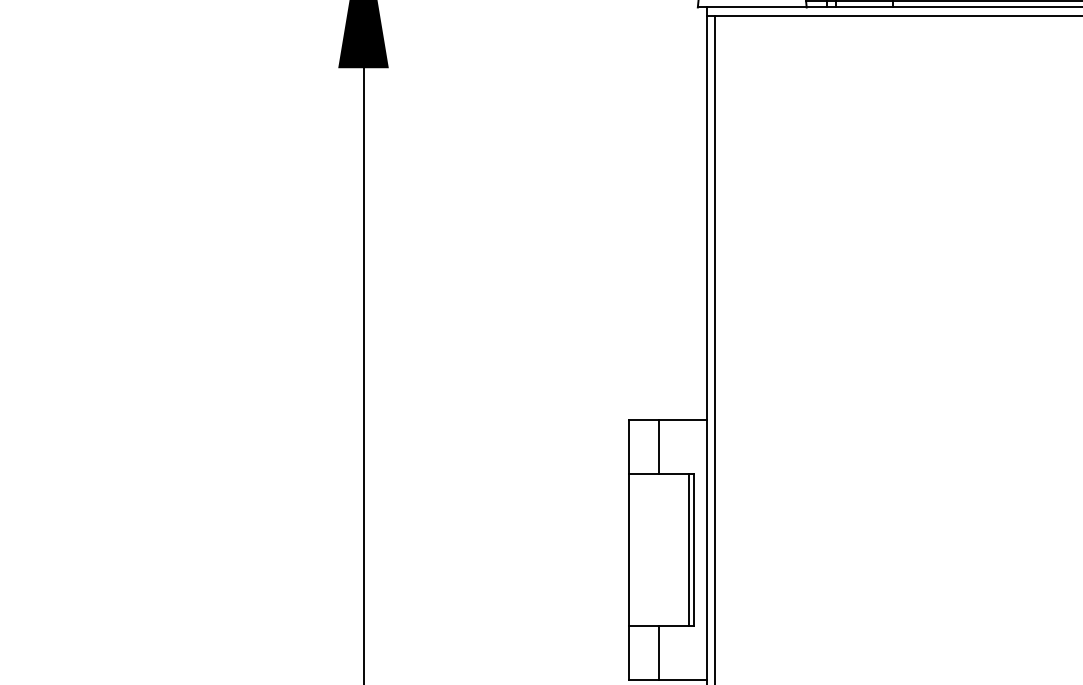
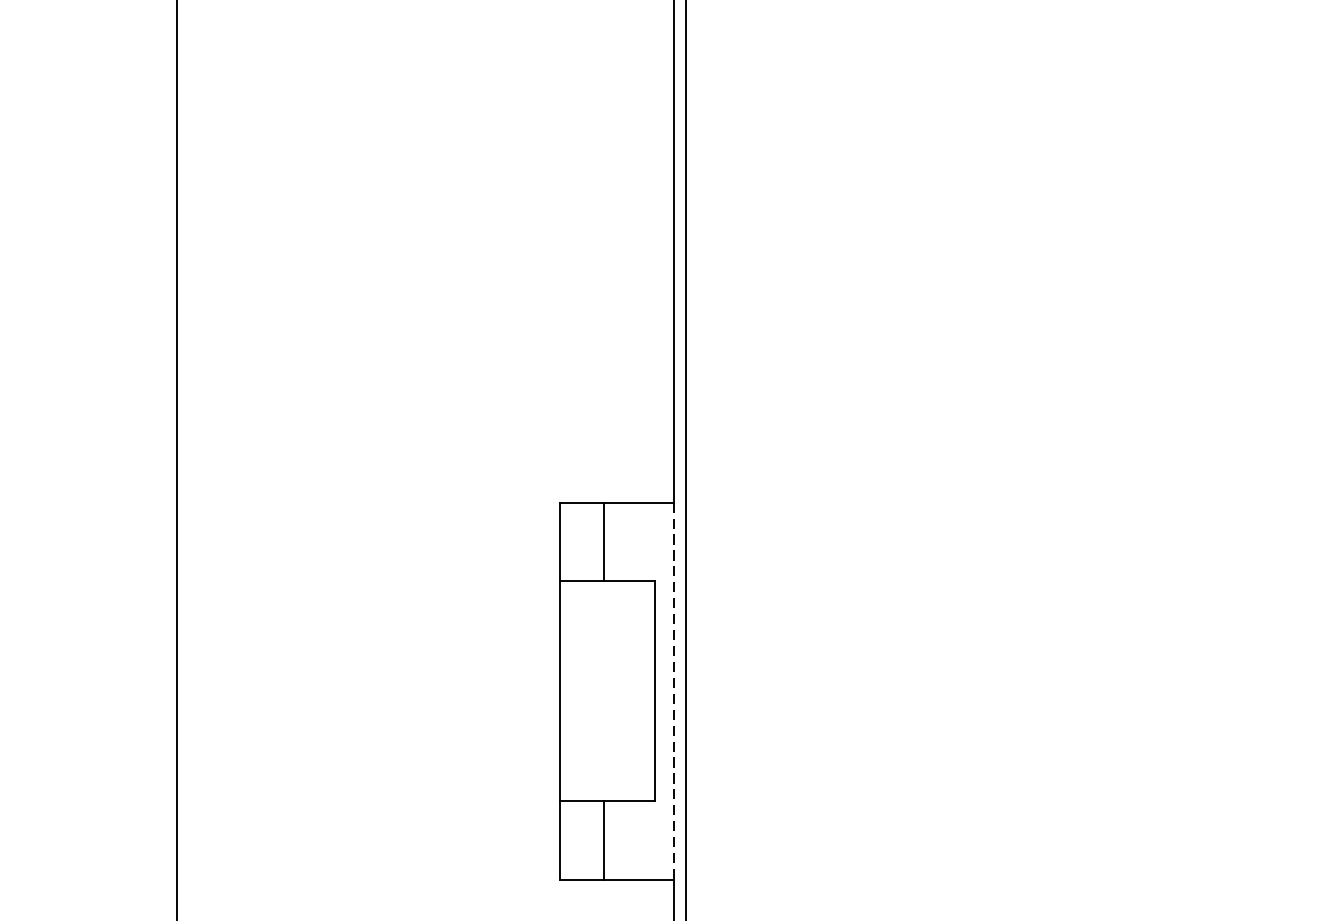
line: (689, 549) -> (648, 690), removed
line: (706, 550) -> (673, 692), solid -> dashed

